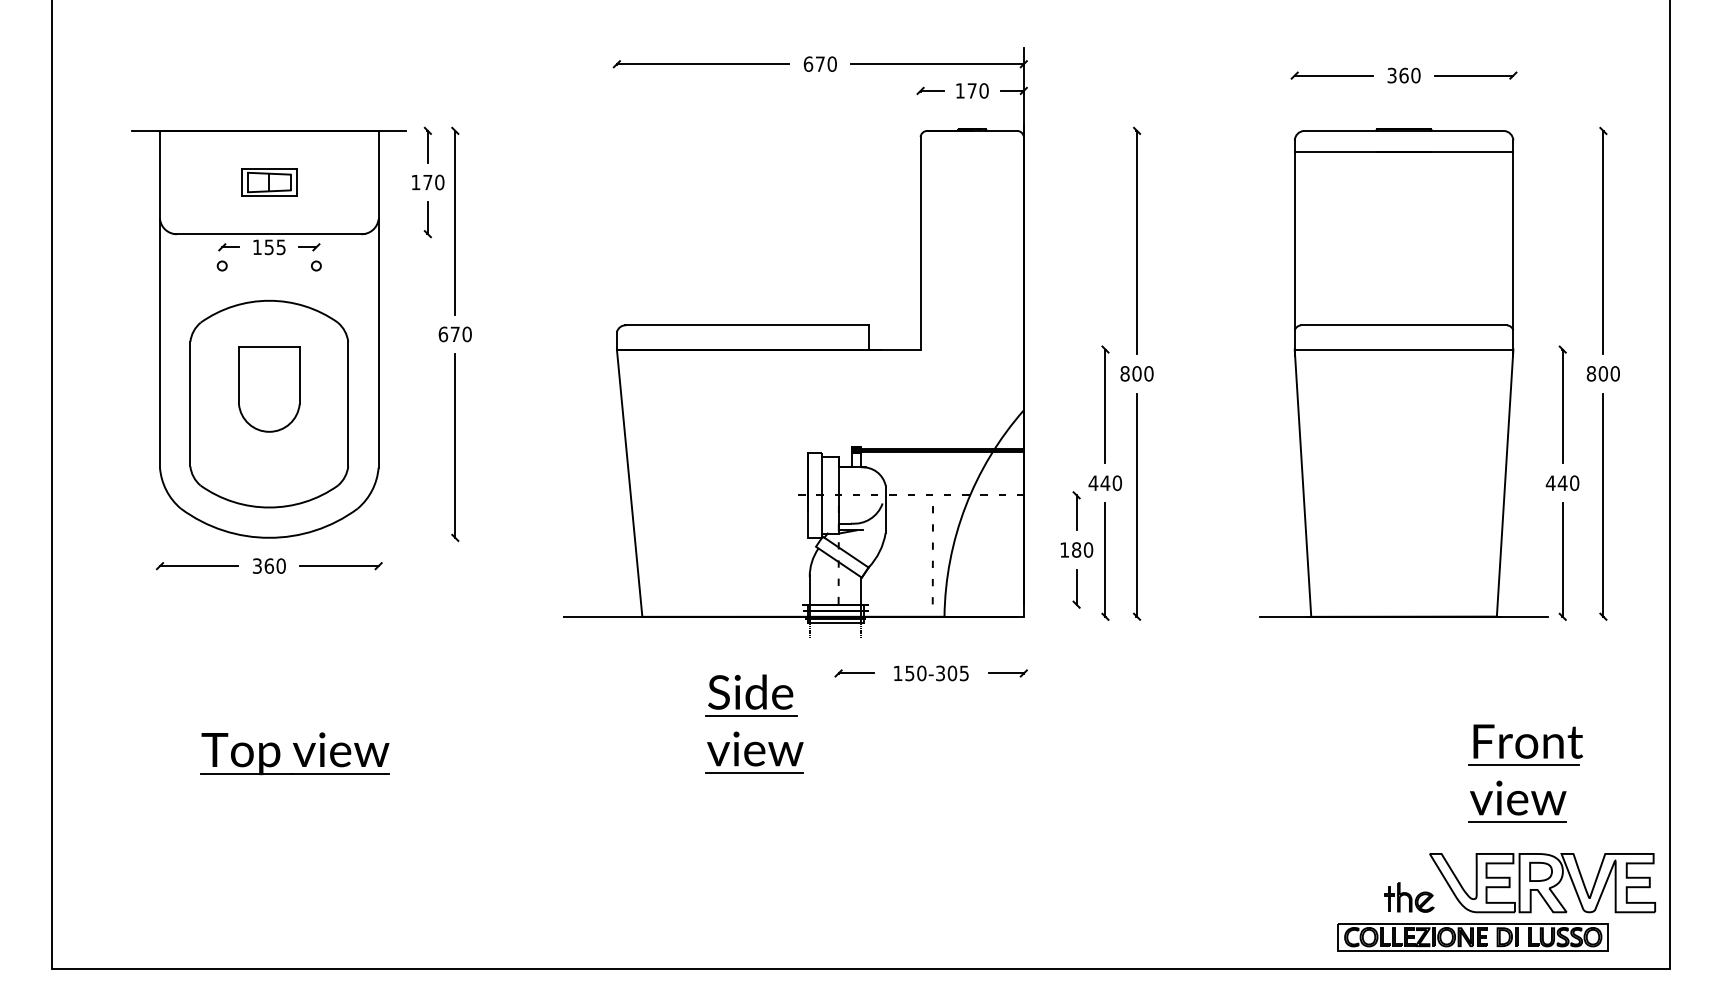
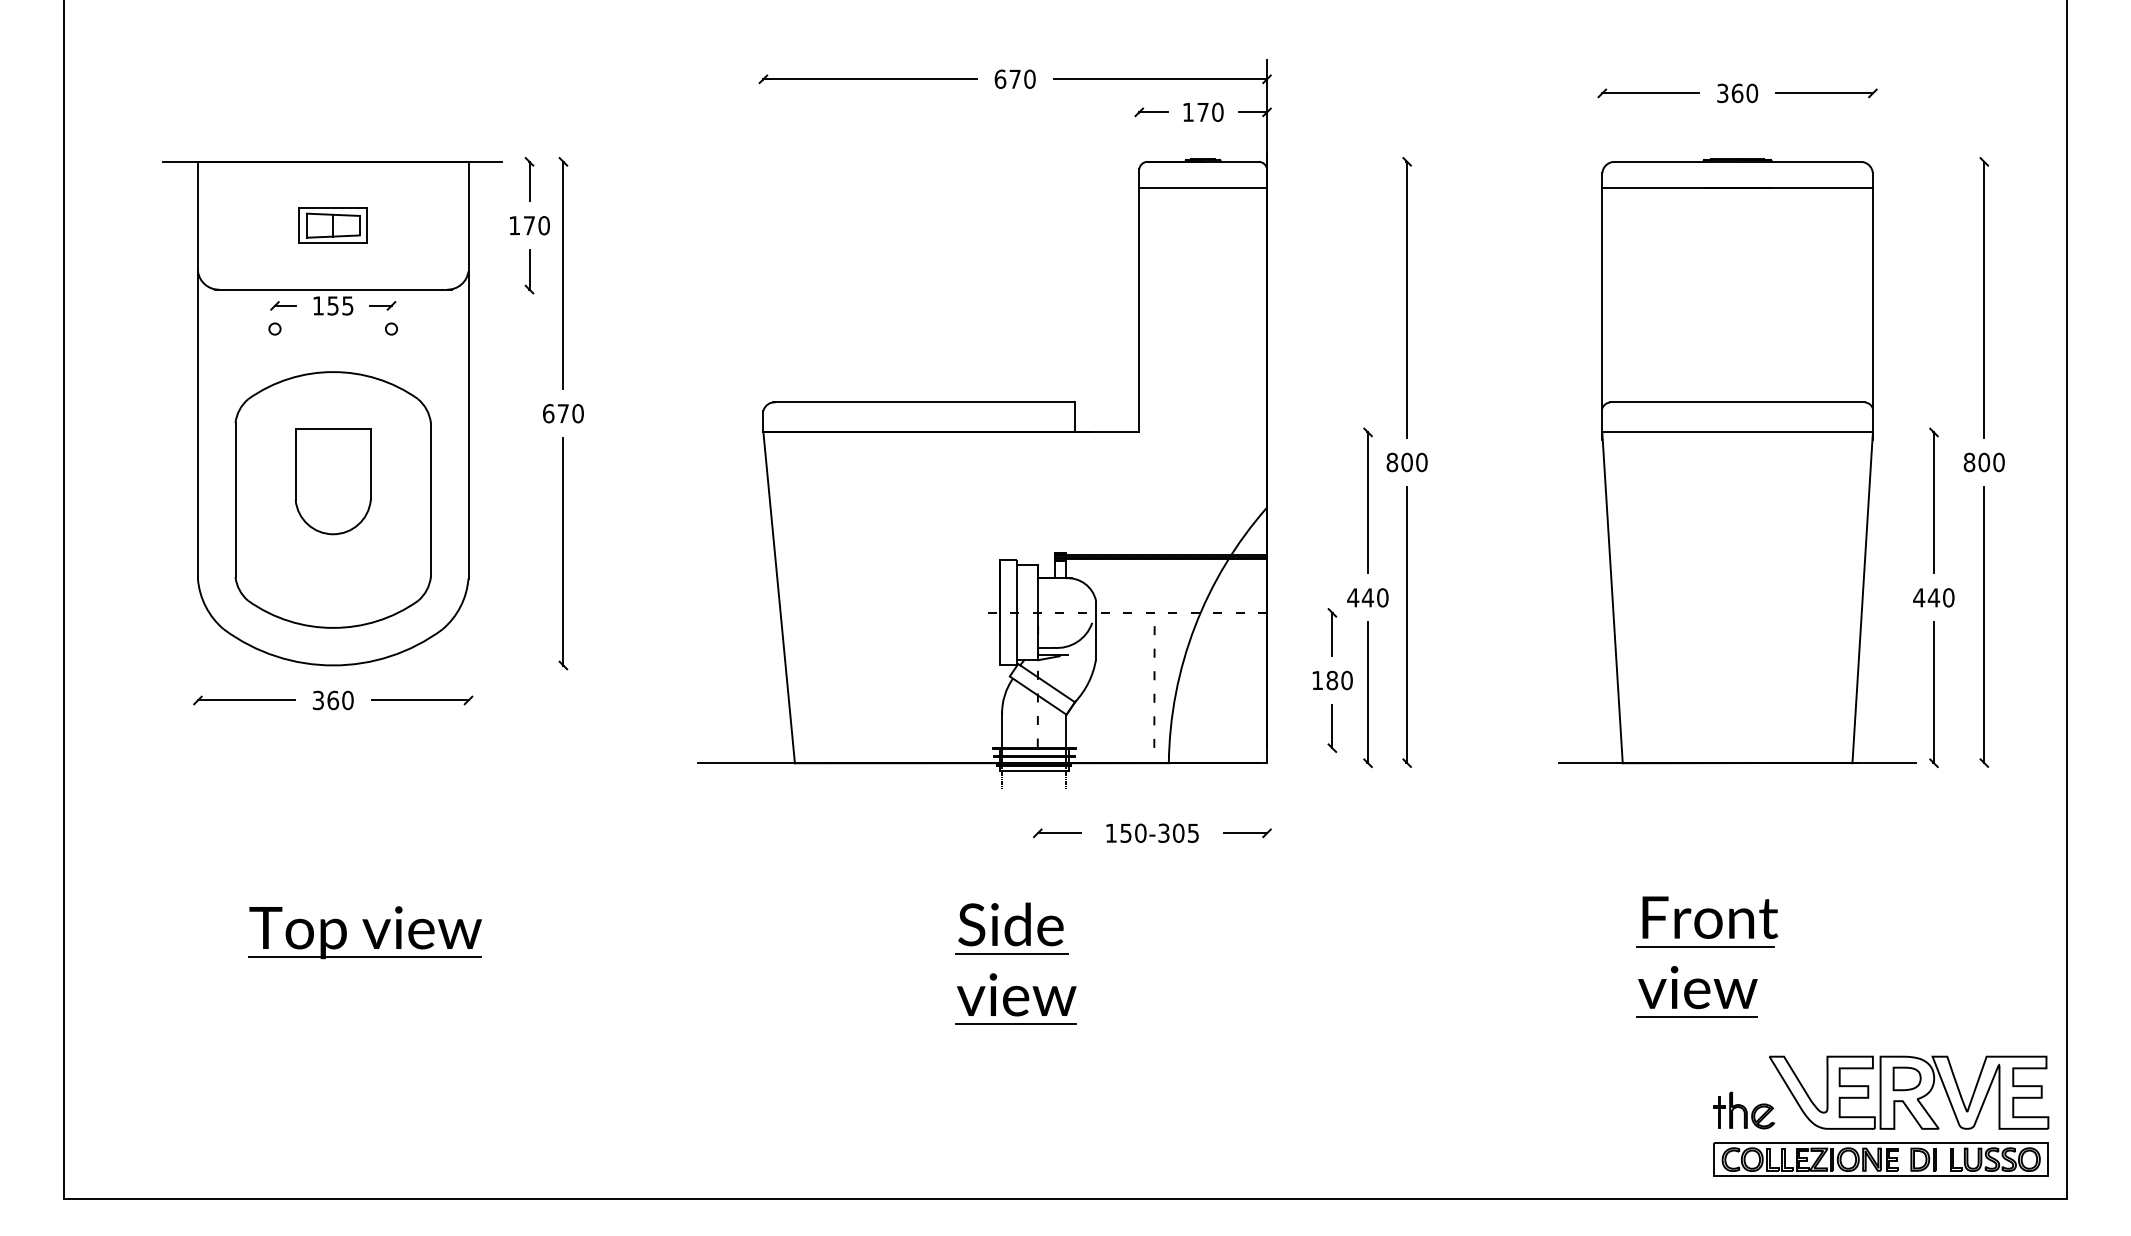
line: (972, 152) -> (1203, 188), added
part: (754, 716) -> (1015, 954), moved
part: (1525, 765) -> (1707, 947), moved
part: (1472, 937) -> (1880, 1159), moved

